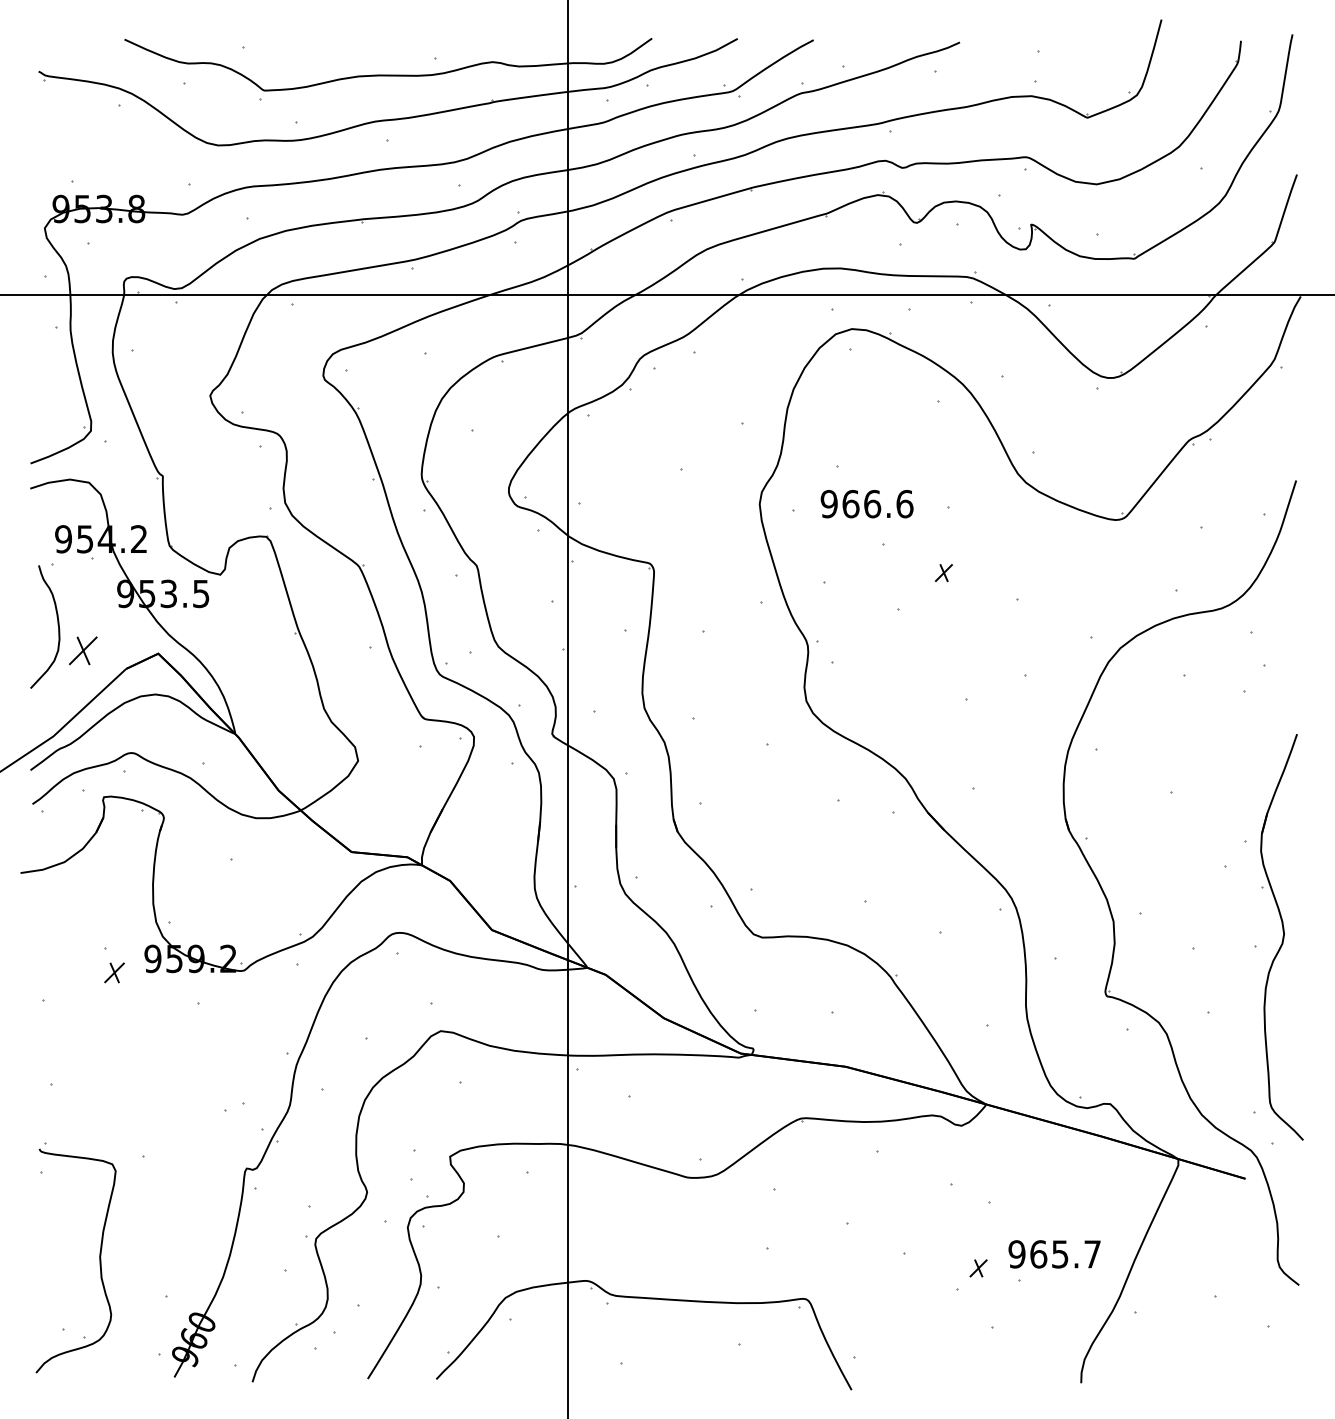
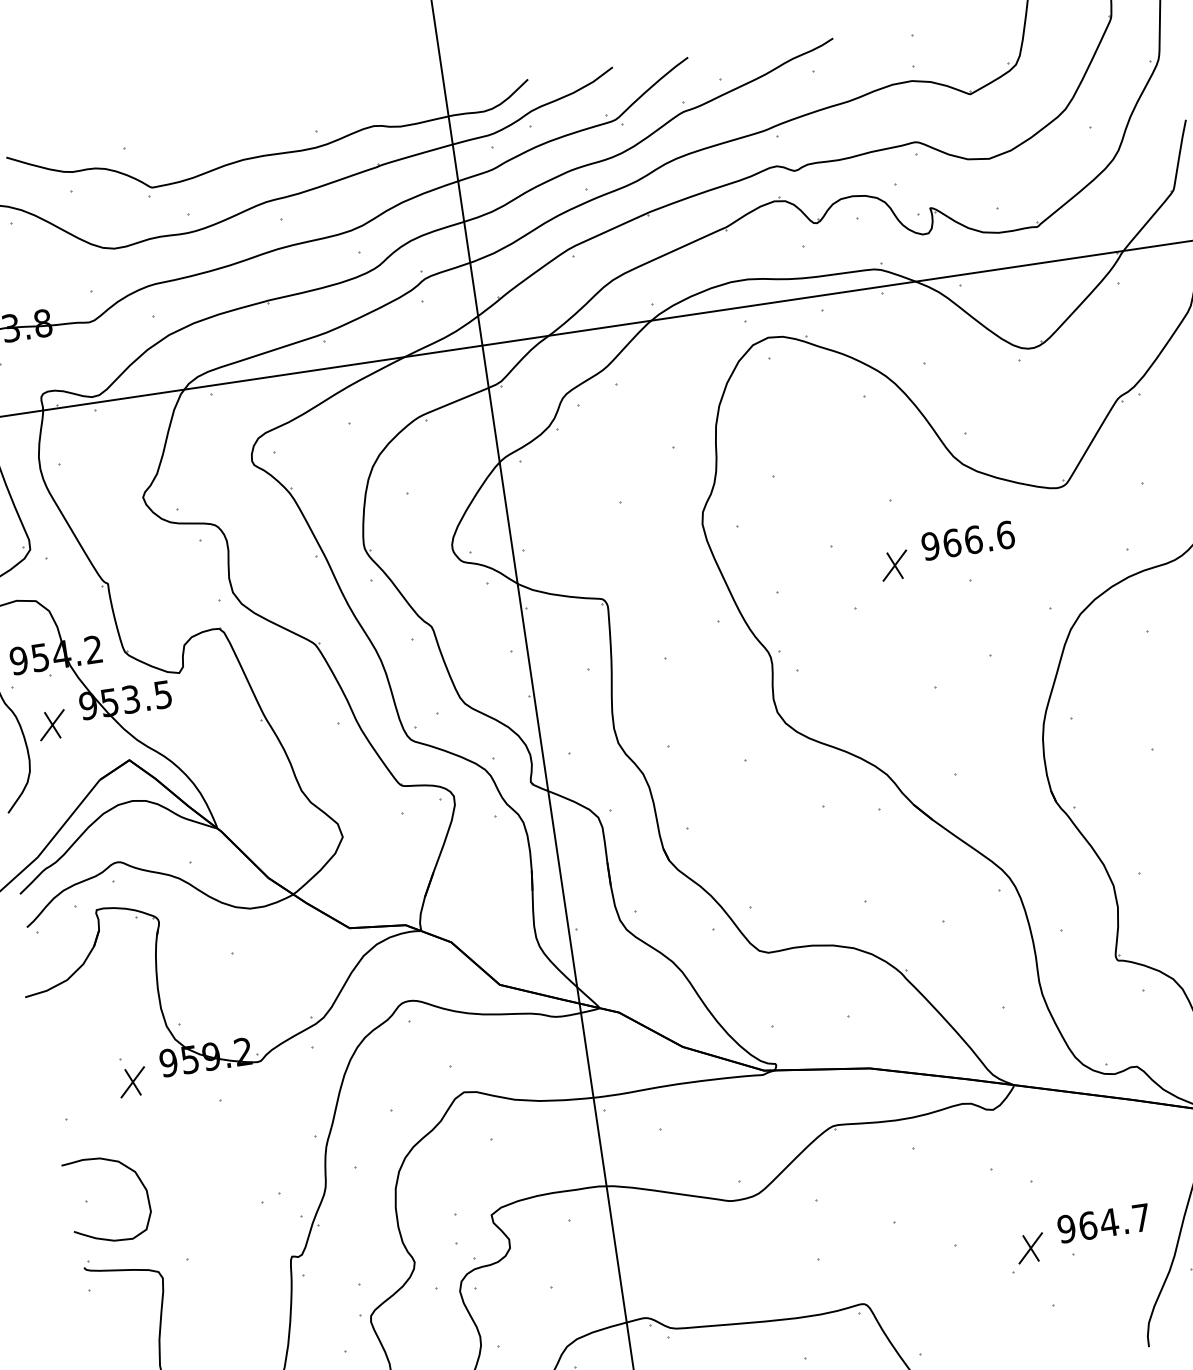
part: (866, 504) -> (967, 541), moved
part: (943, 572) -> (894, 565), size x1.67
part: (83, 650) -> (52, 724), moved
part: (114, 972) -> (132, 1081), size x1.43
curve: (95, 1056) -> (126, 1167), added
text: (1060, 1254) -> (1109, 1222), 965.7 -> 964.7
part: (978, 1268) -> (1030, 1248), size x1.67

